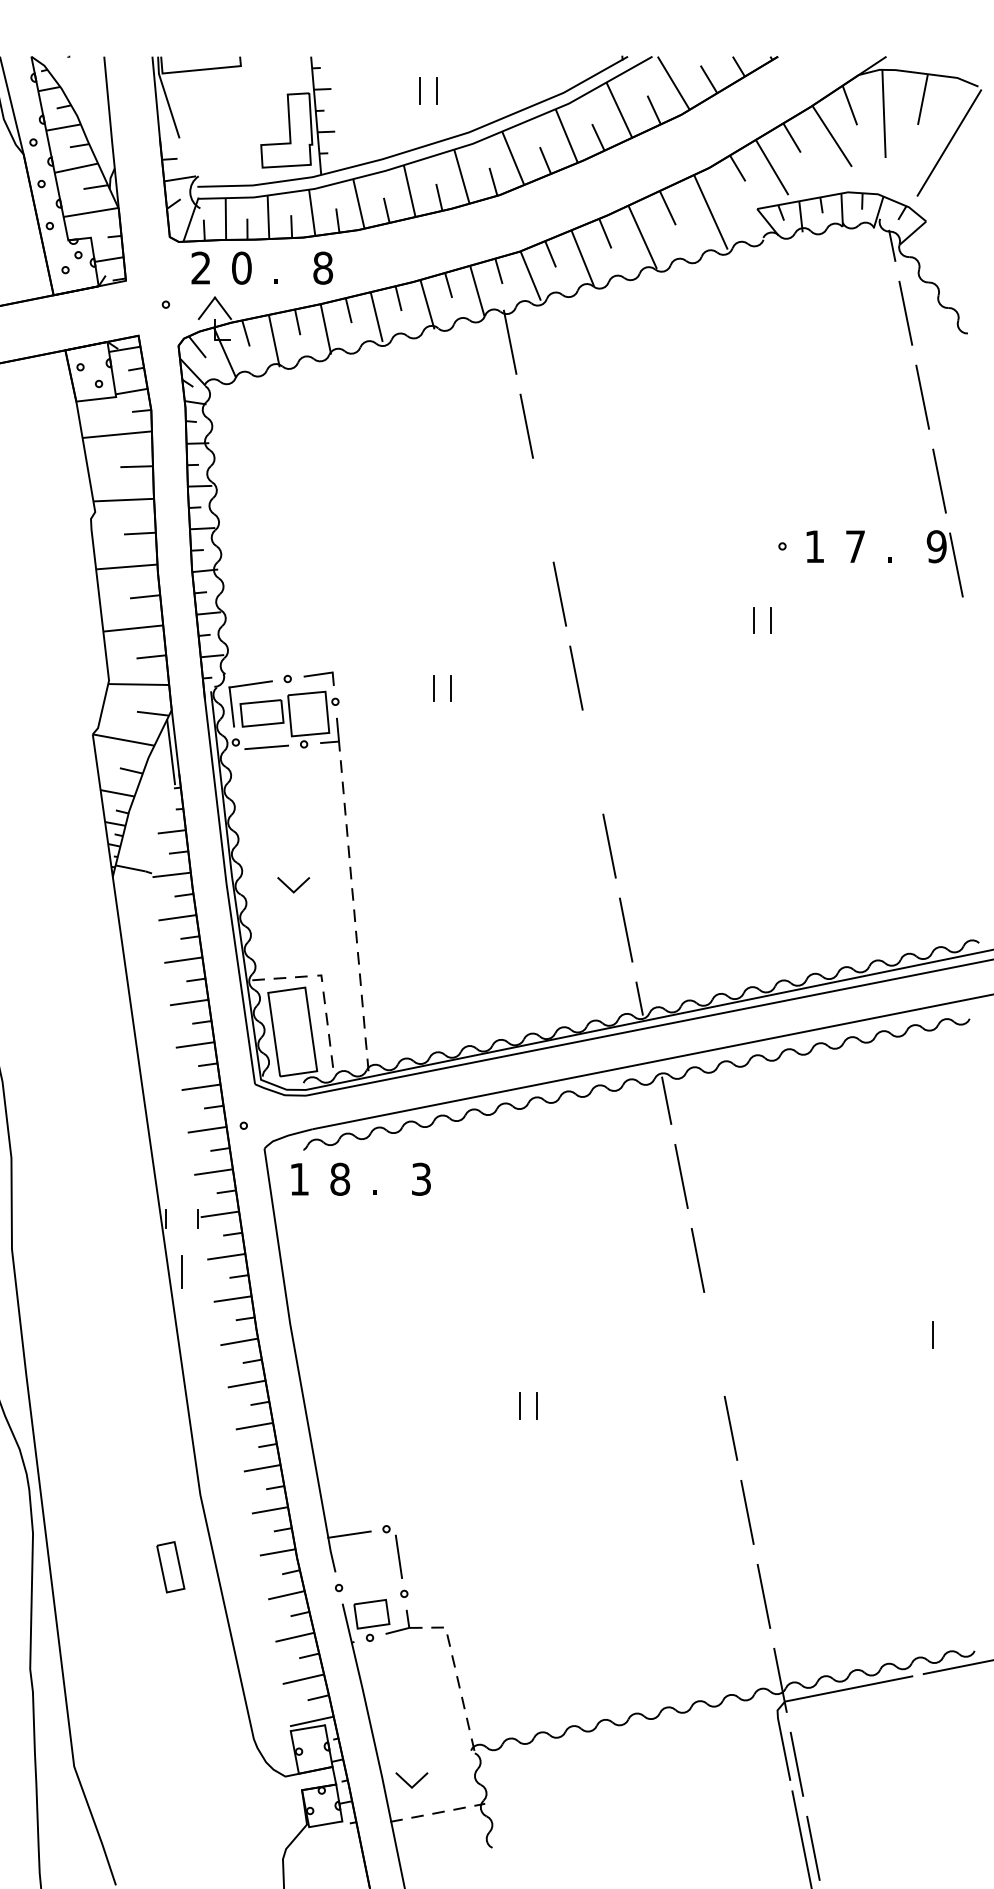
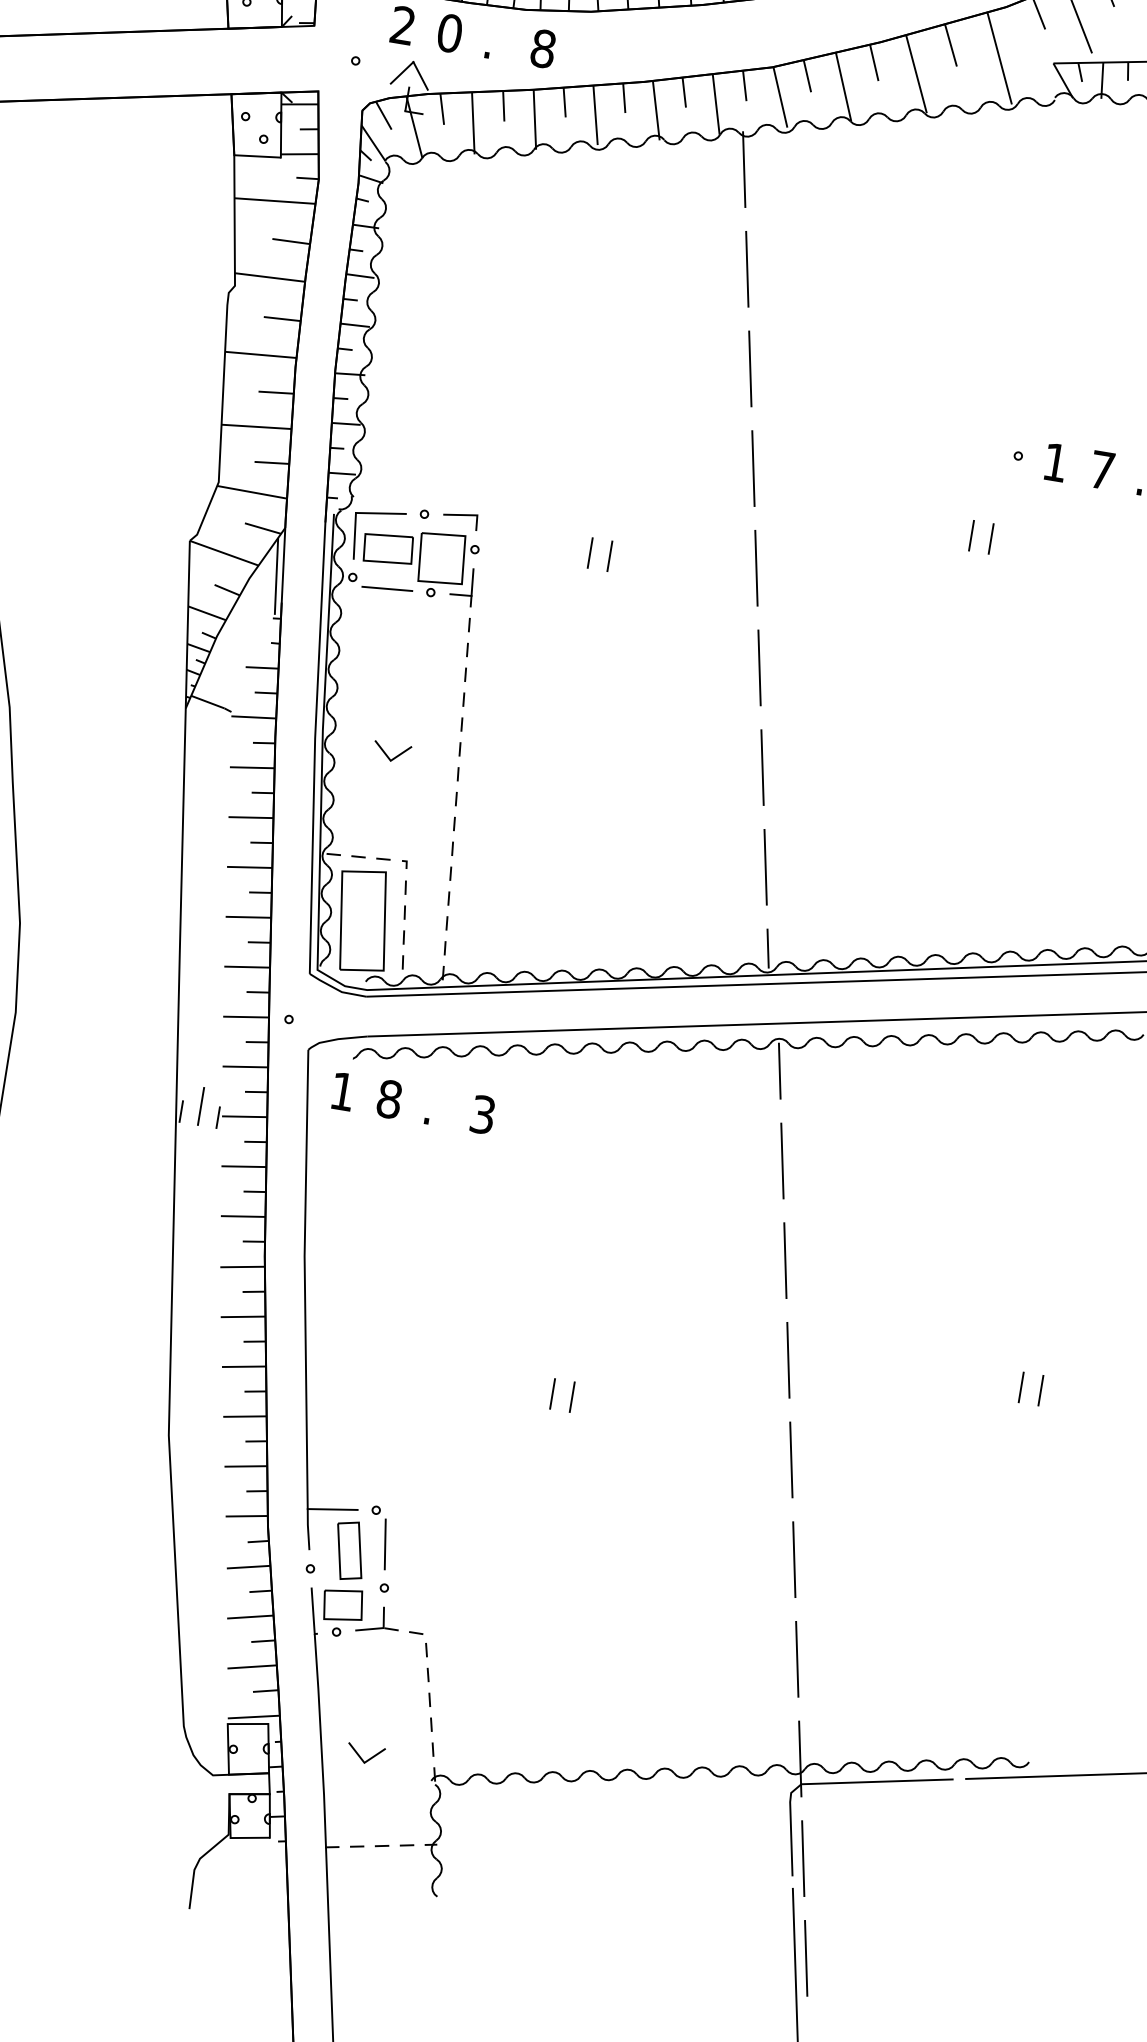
line: (543, 509) -> (750, 368), added
line: (592, 761) -> (759, 667), added
line: (181, 1271) -> (201, 1106), moved
line: (915, 1334) -> (1021, 1387), added
line: (714, 1343) -> (788, 1359), added
part: (170, 1567) -> (349, 1551), moved
line: (408, 1783) -> (361, 1757), moved

